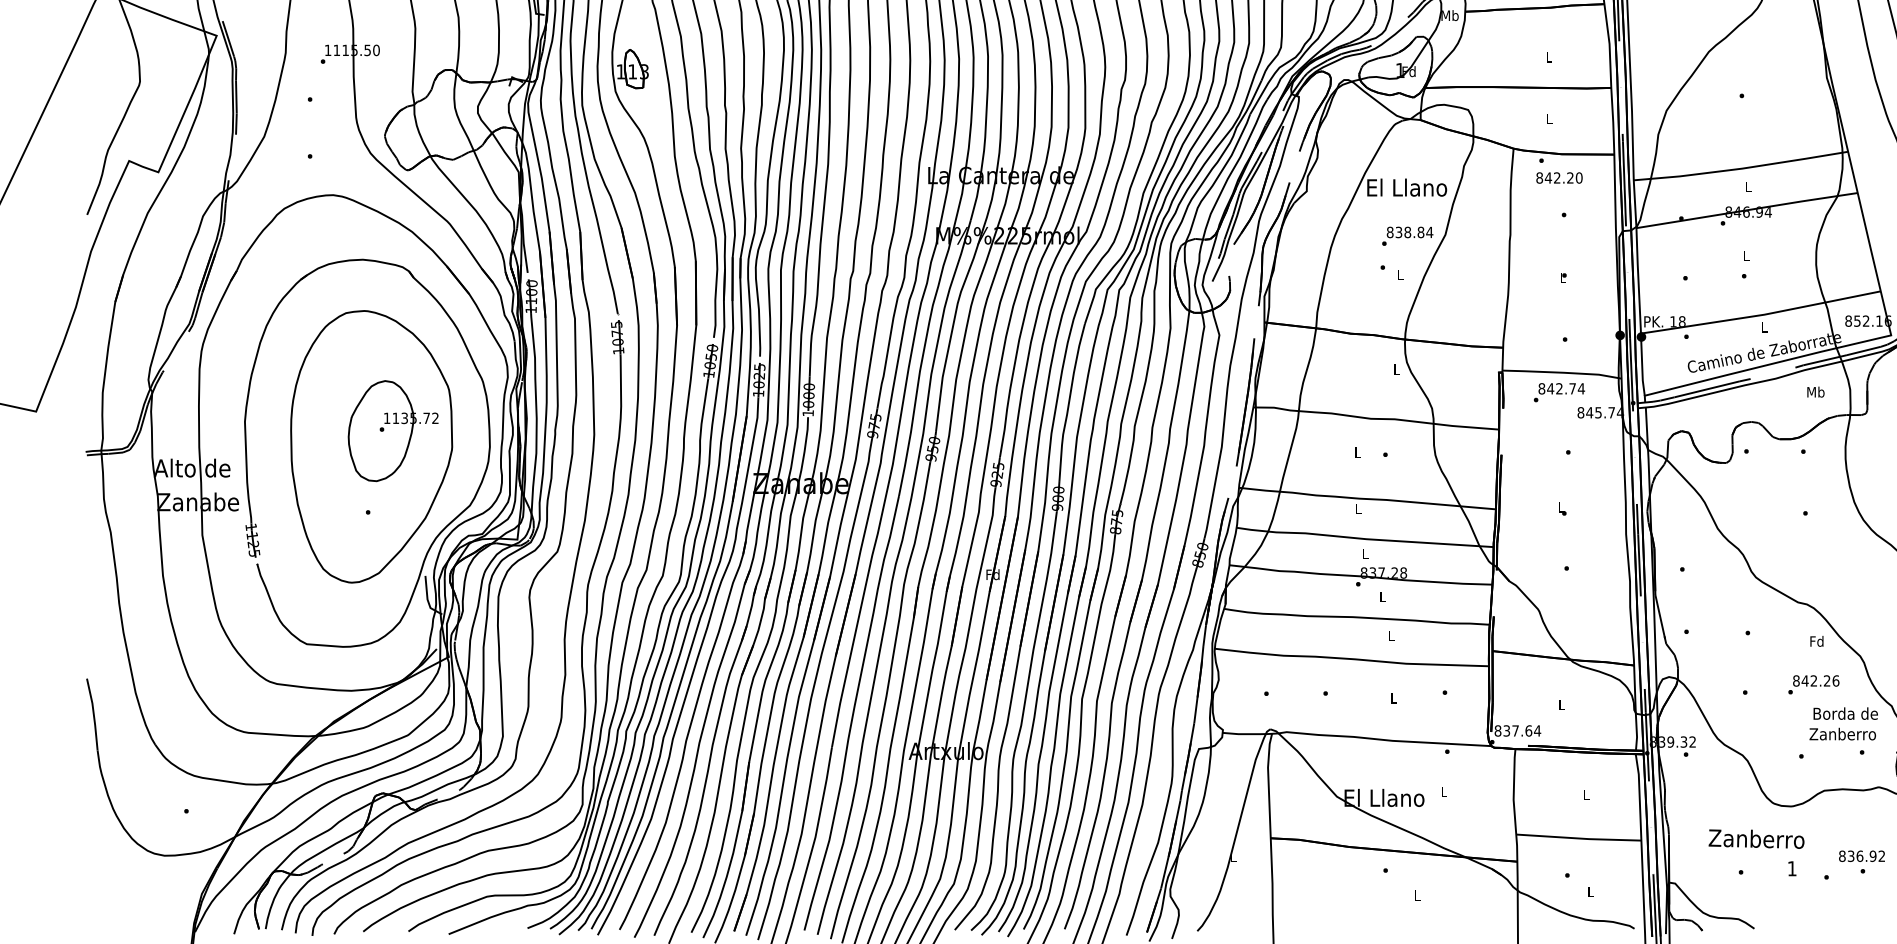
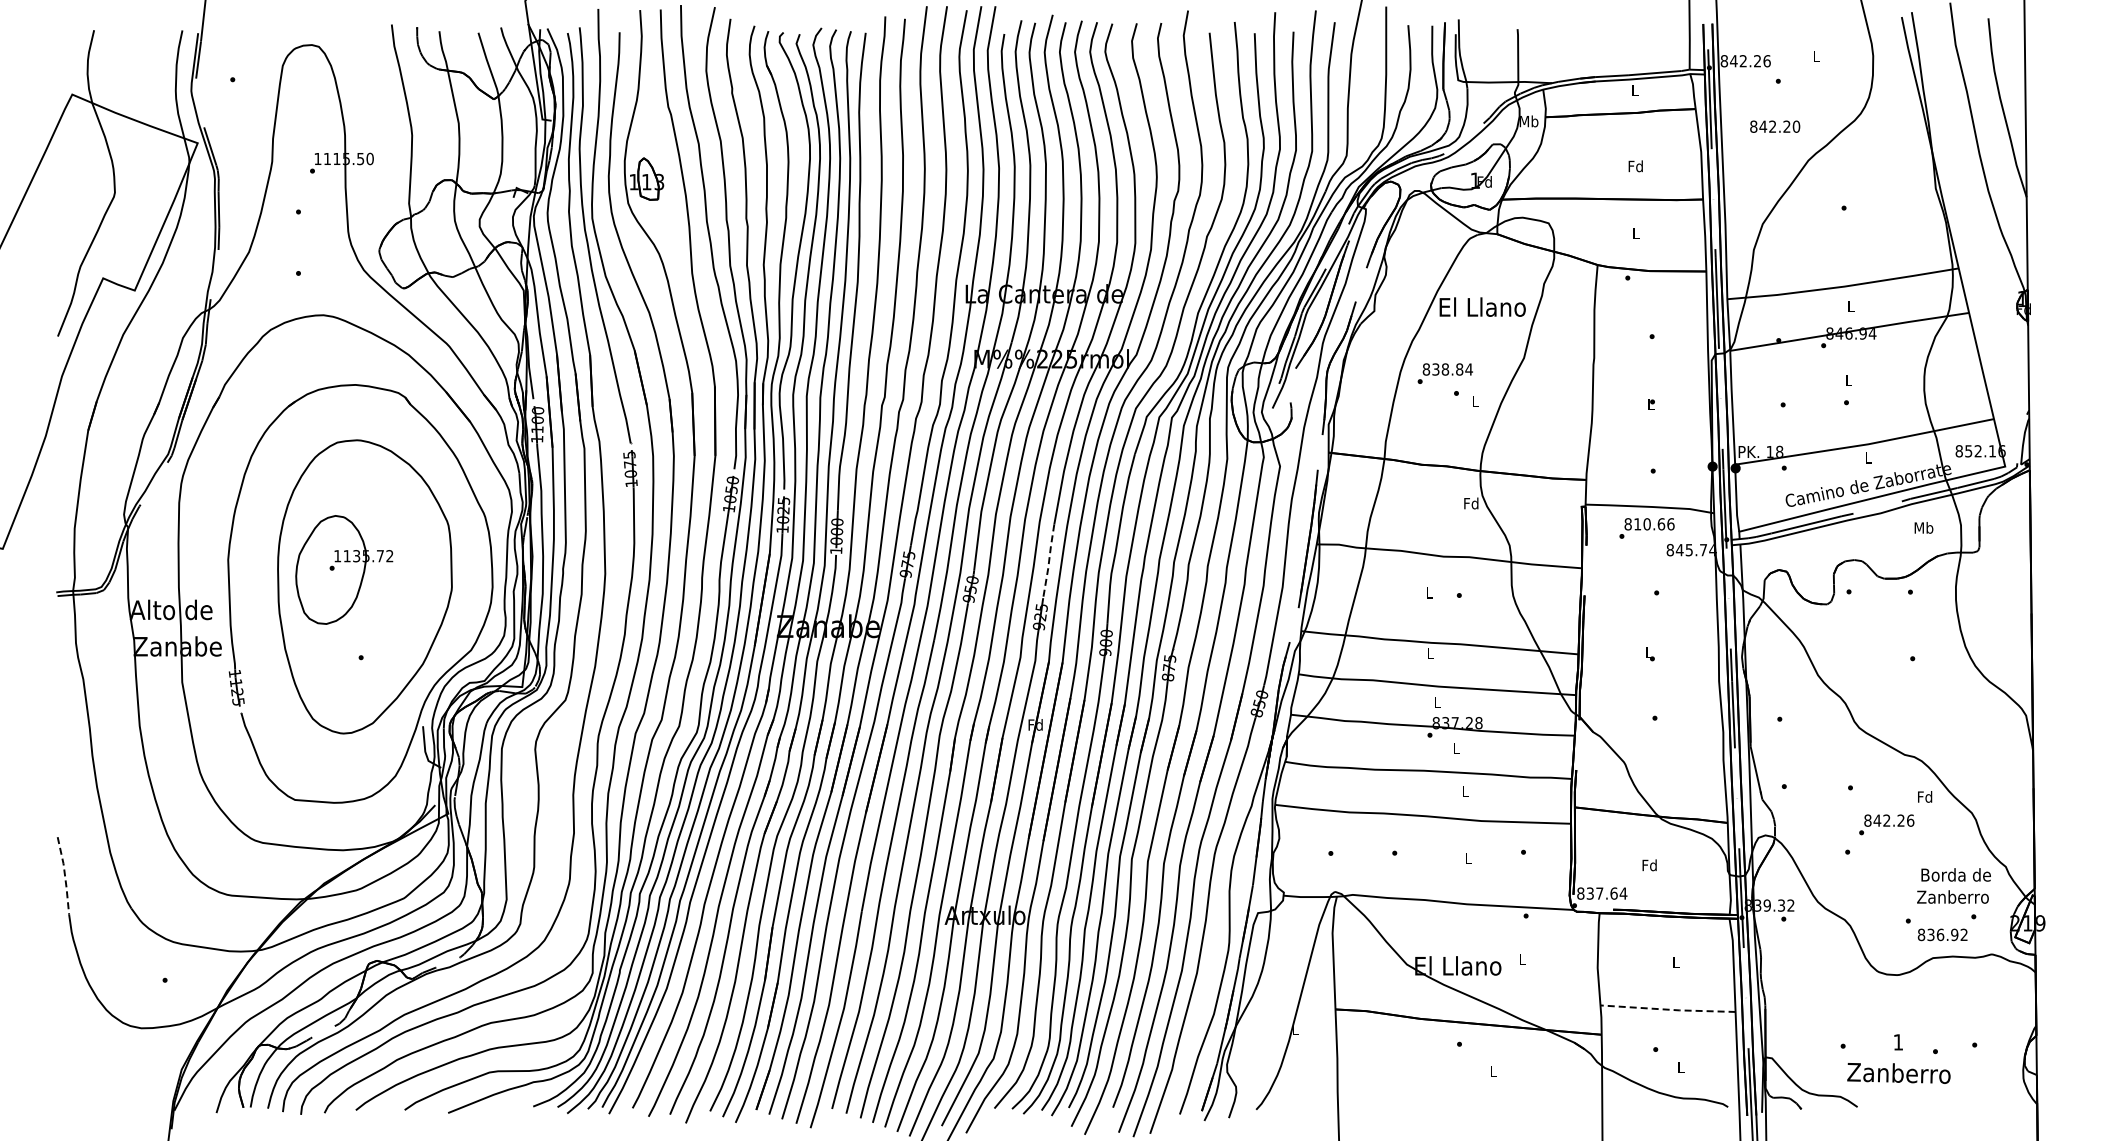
text: (1548, 57) -> (1635, 166), L -> Fd
text: (1559, 177) -> (1775, 126), moved
text: (1406, 236) -> (1444, 373), moved
text: (1396, 369) -> (1471, 503), L -> Fd
text: (1565, 389) -> (1653, 524), 842.74 -> 810.66
line: (1005, 423) -> (1049, 561), solid -> dashed
part: (393, 430) -> (344, 569), moved
text: (1813, 684) -> (1886, 824), moved
text: (1561, 704) -> (1649, 865), L -> Fd
line: (94, 714) -> (65, 875), solid -> dashed
line: (1579, 838) -> (1668, 1009), solid -> dashed
text: (1756, 839) -> (1898, 1073), moved
text: (1861, 855) -> (1942, 934), moved

